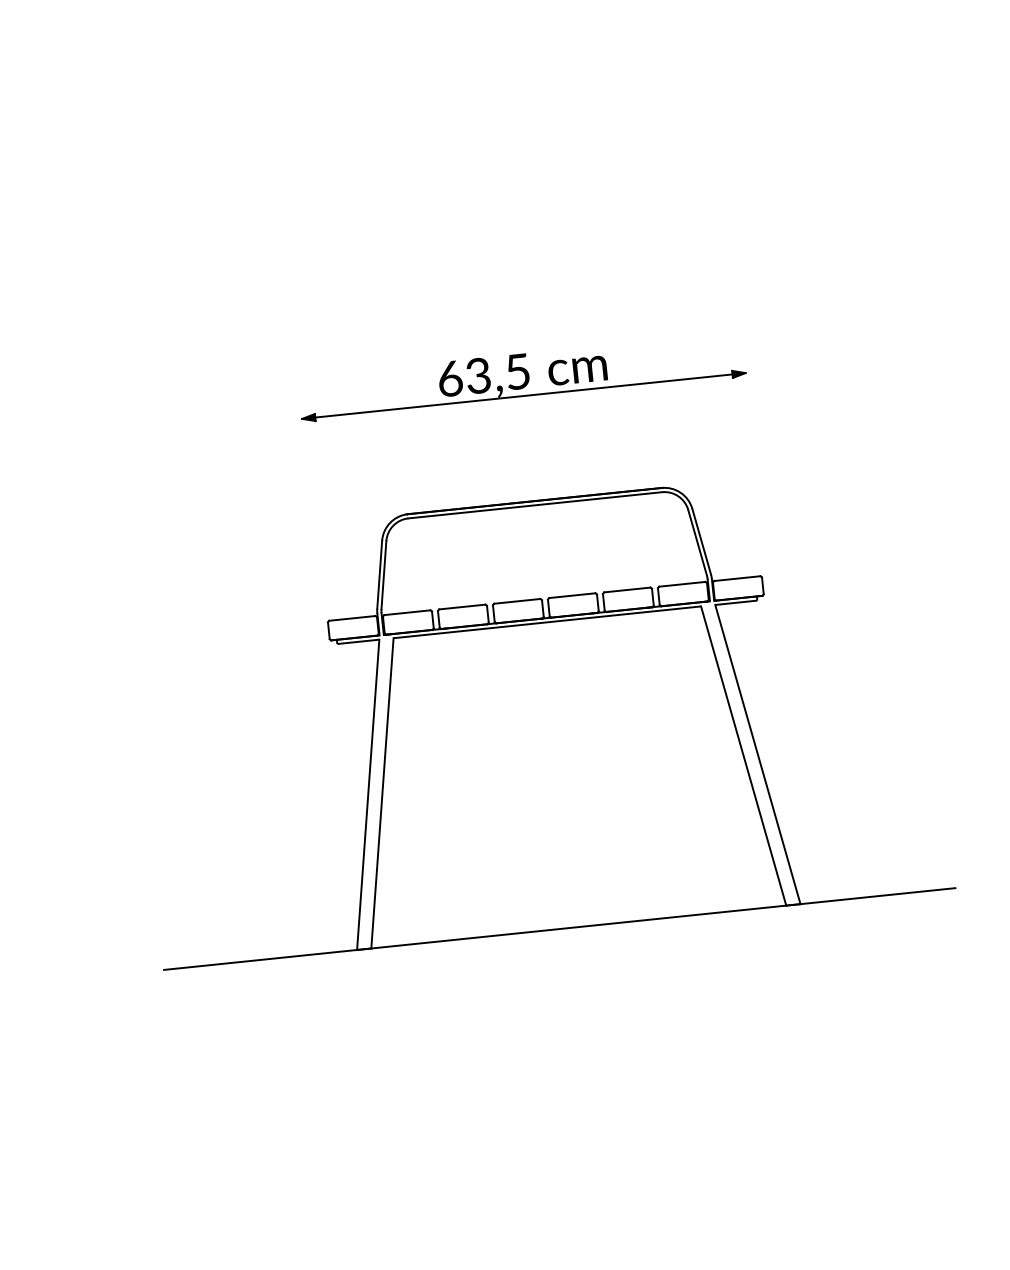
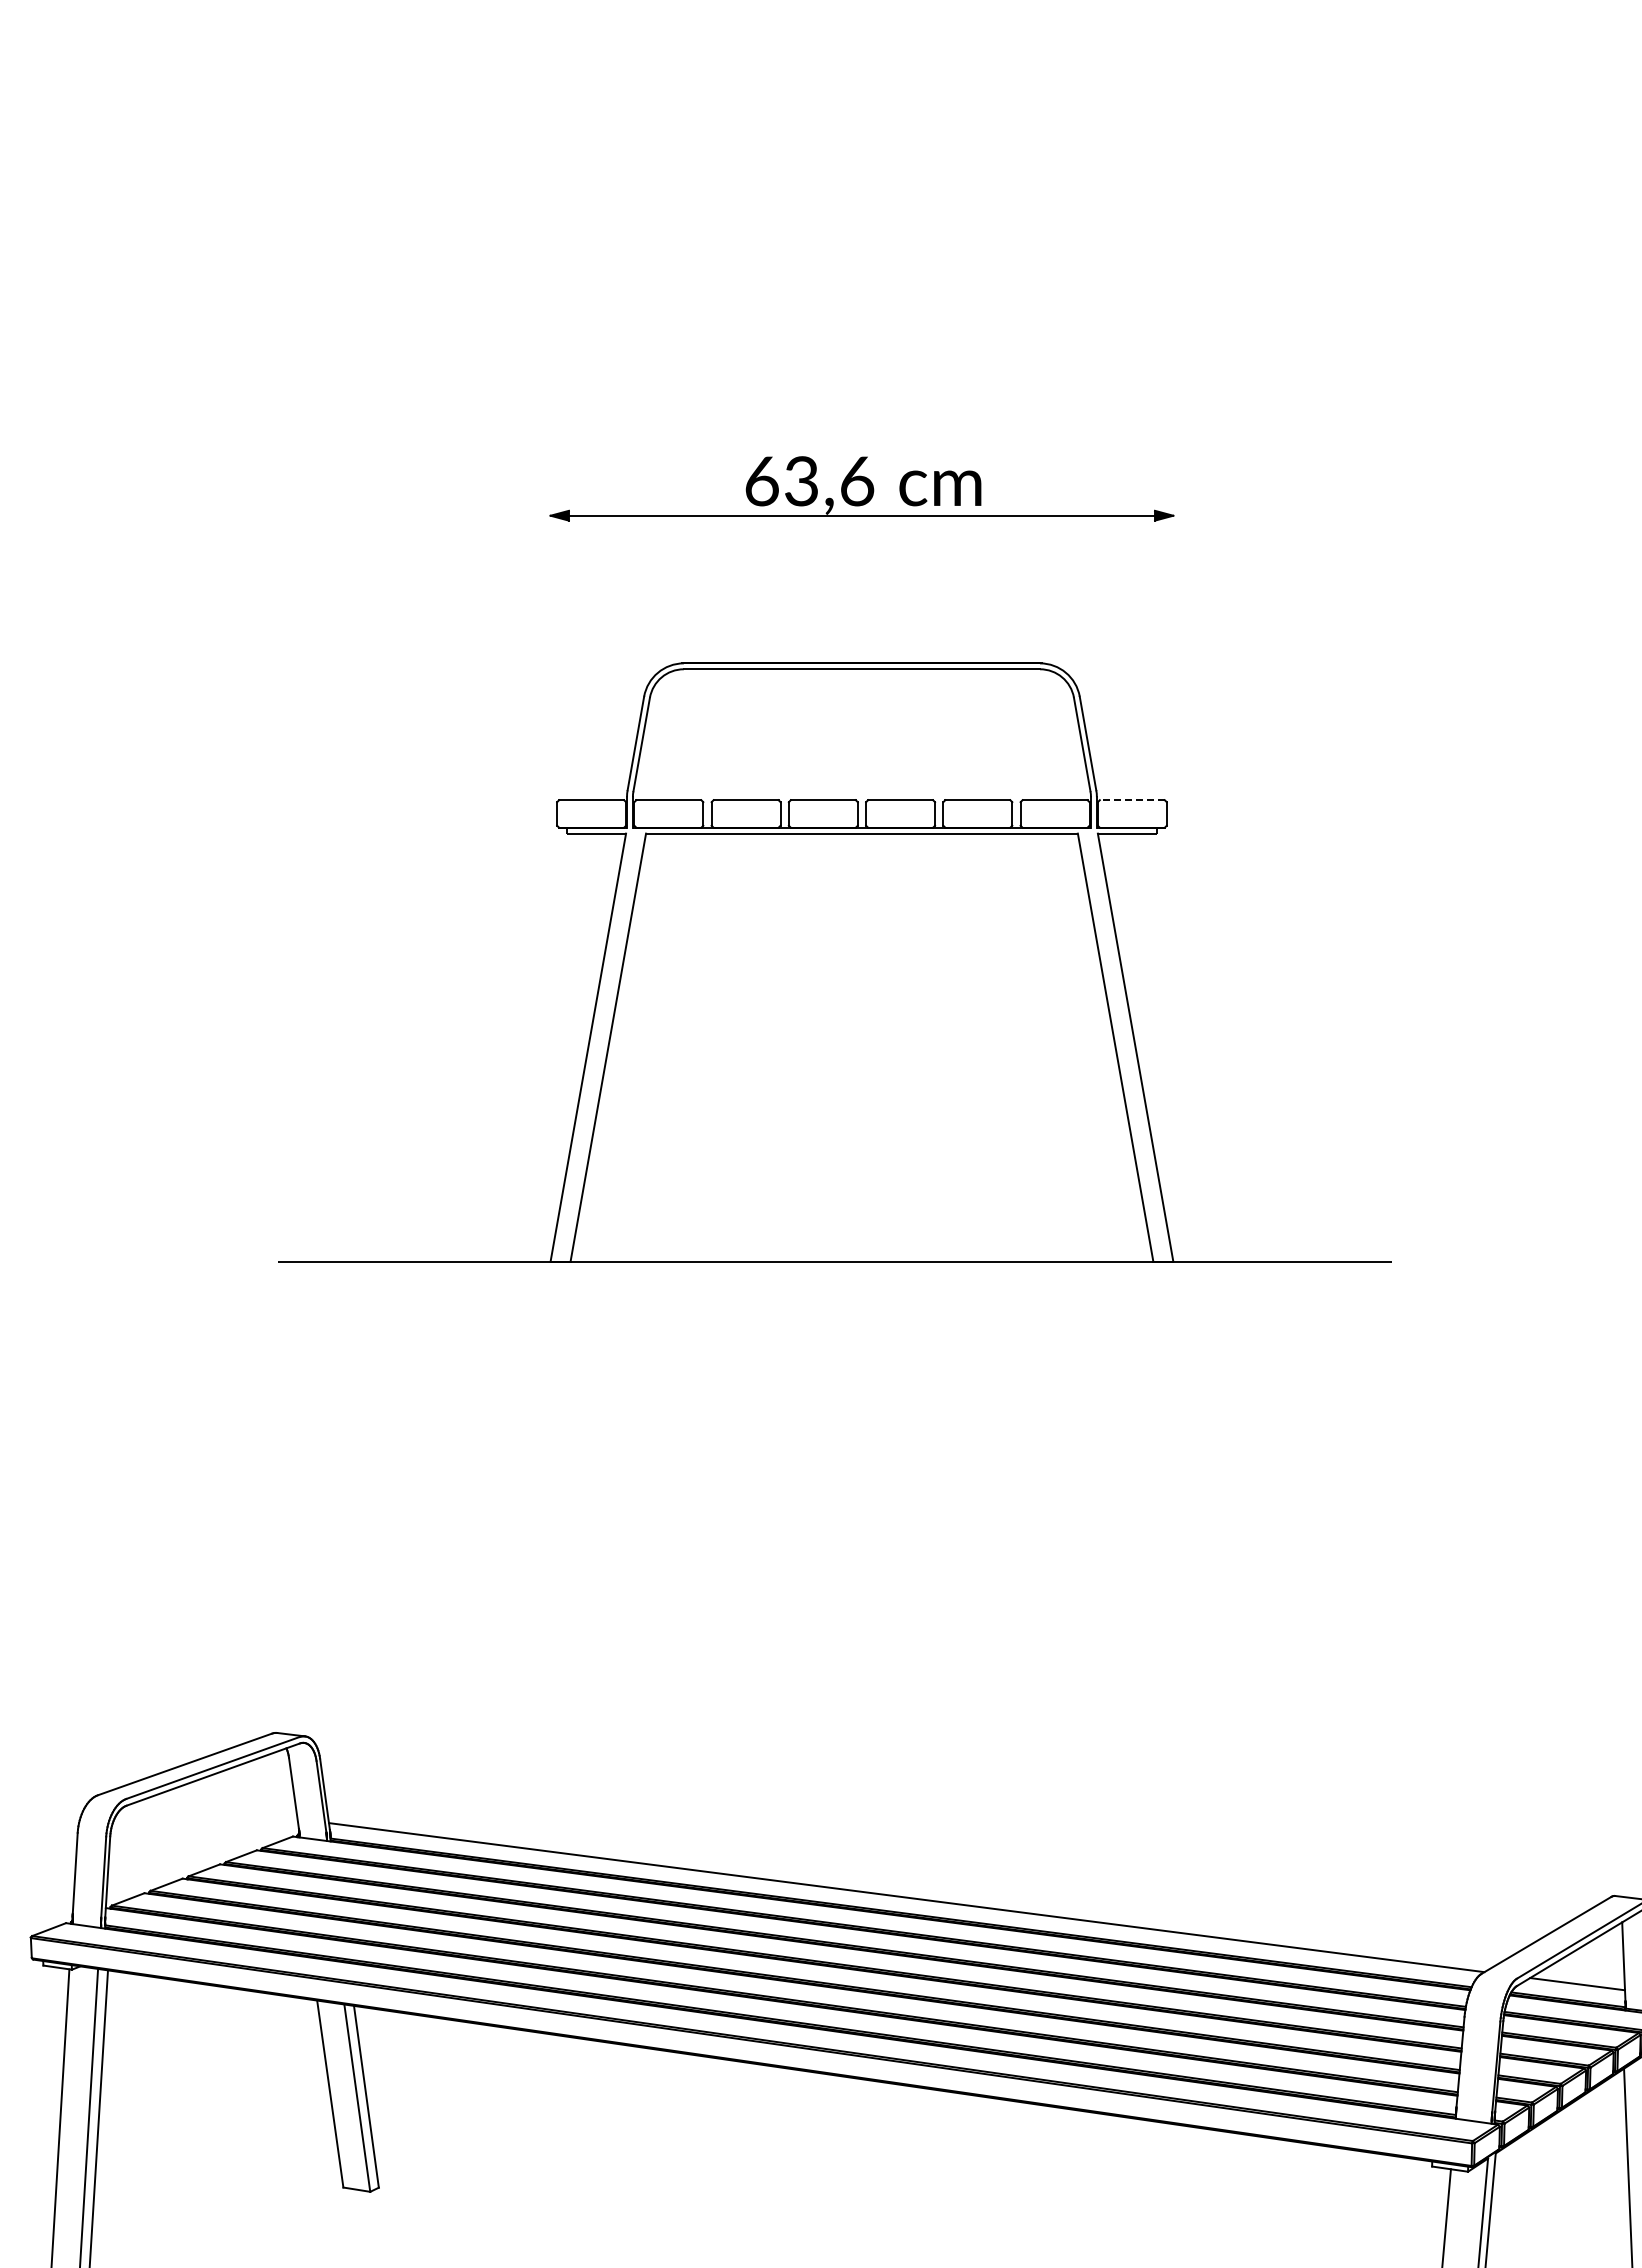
text: (518, 371) -> (857, 481), 63,5 -> 63,6
line: (736, 578) -> (1131, 800), solid -> dashed

